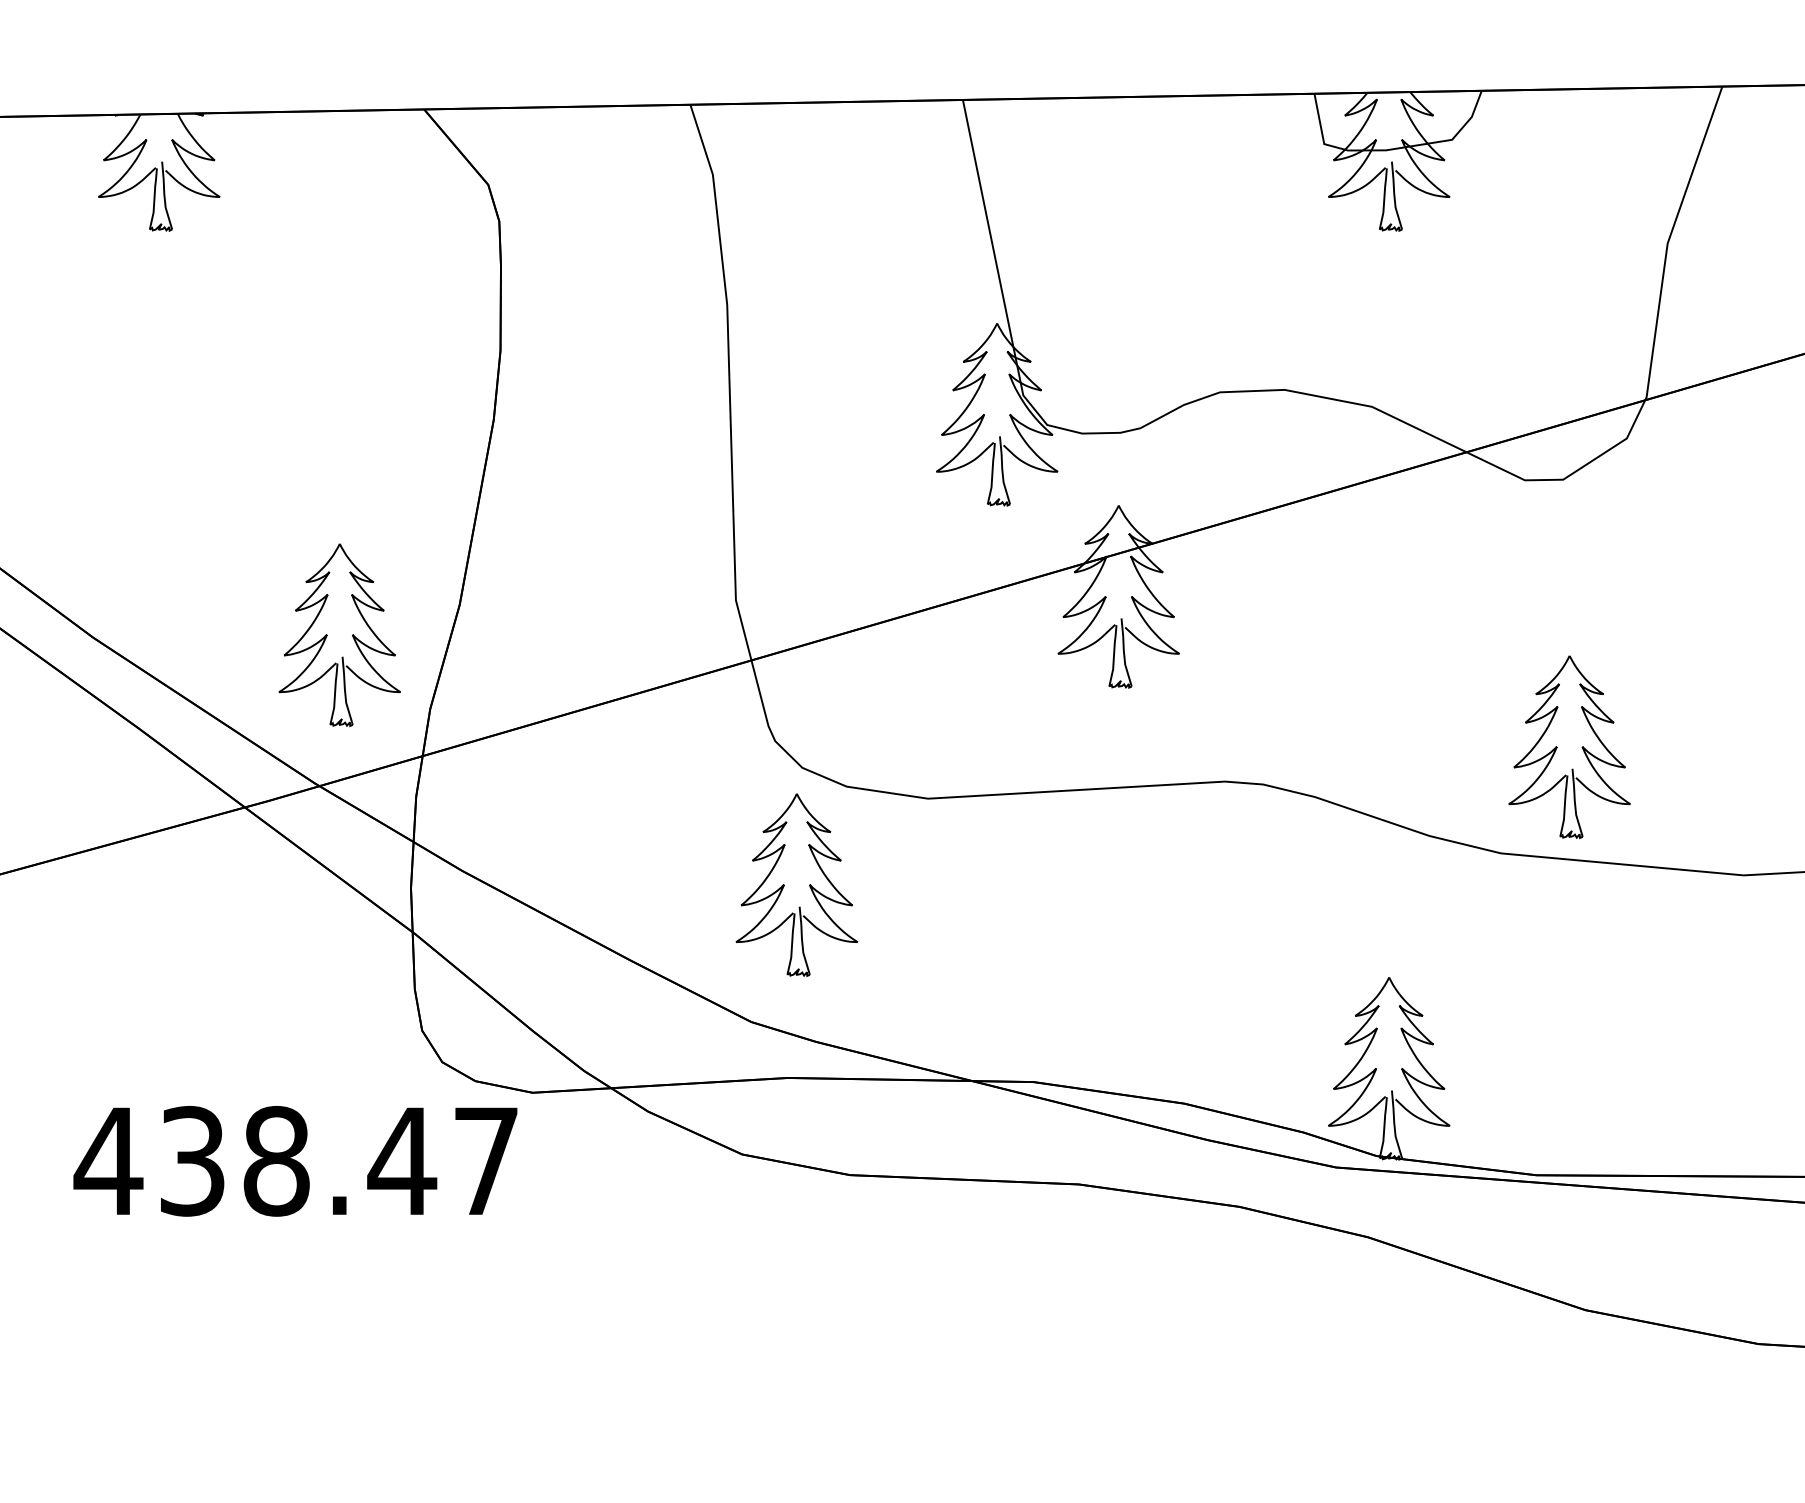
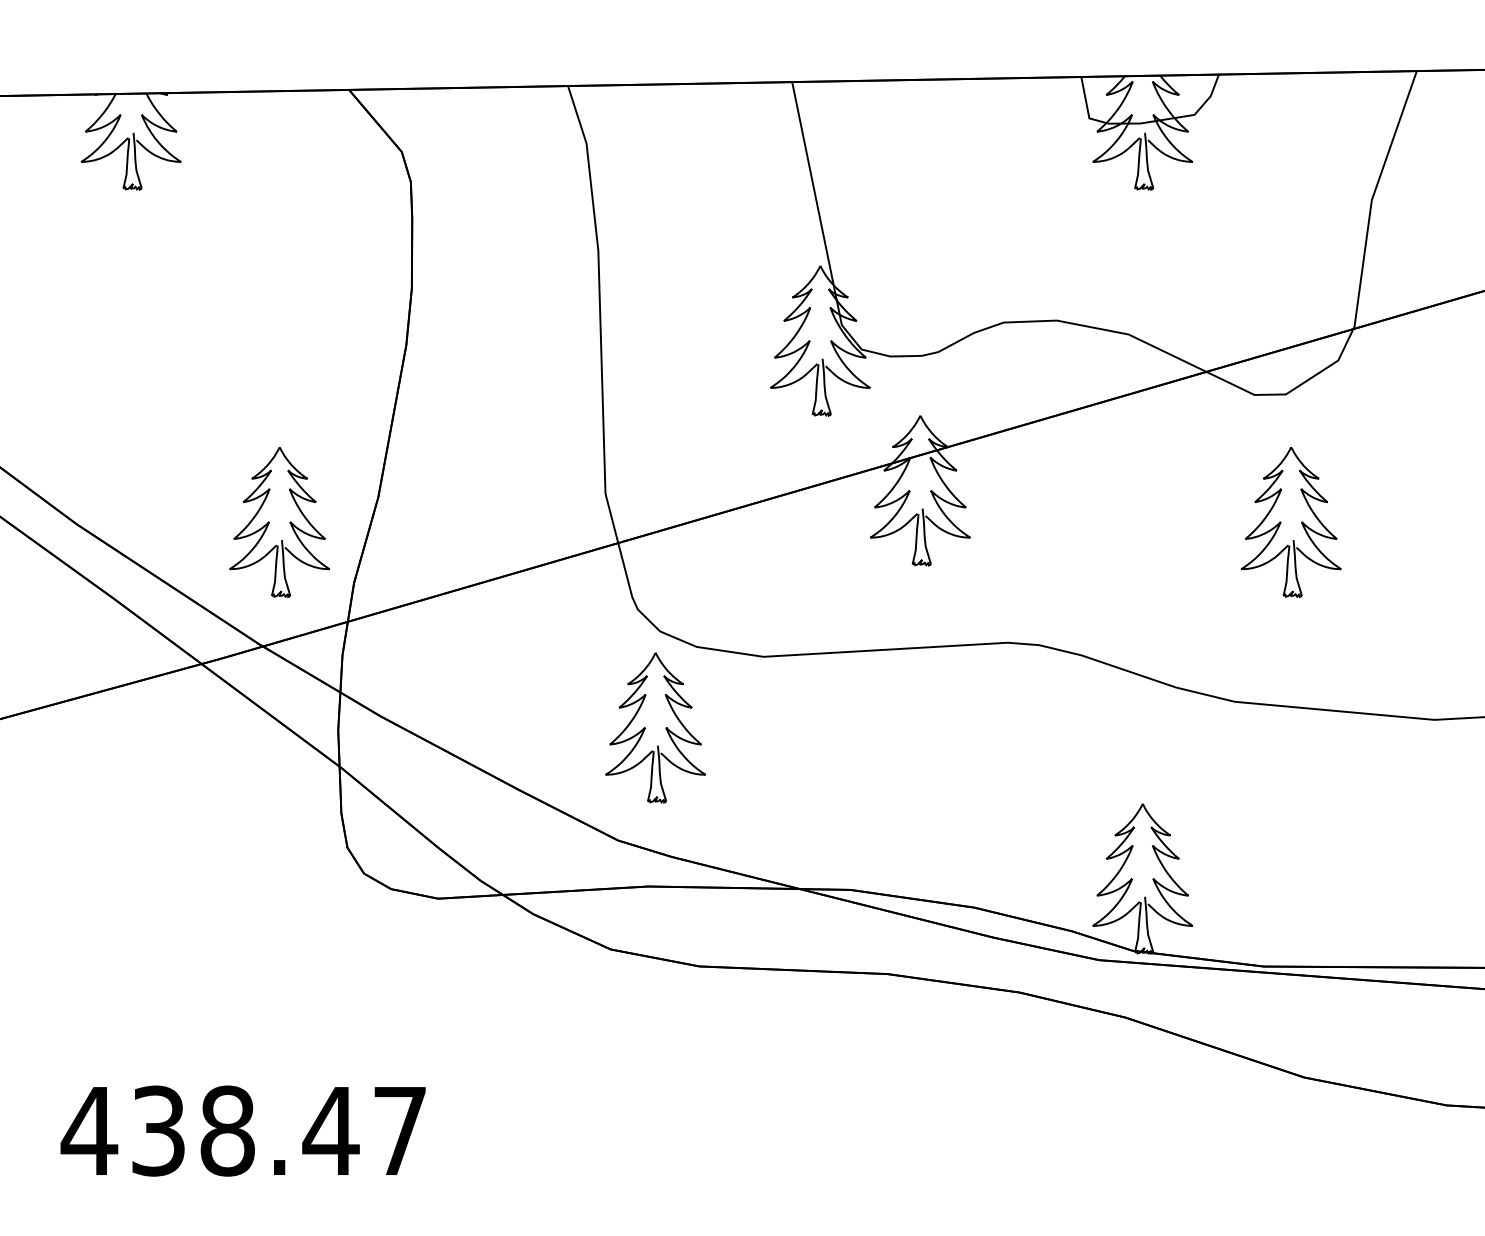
part: (1569, 747) -> (1291, 522), moved
text: (295, 1161) -> (243, 1131), moved

